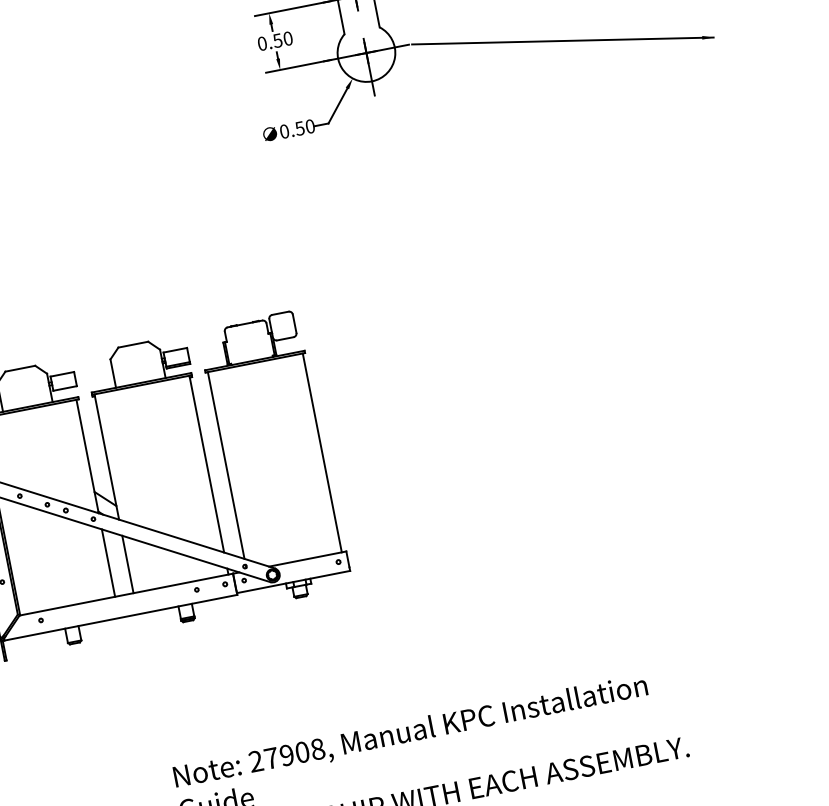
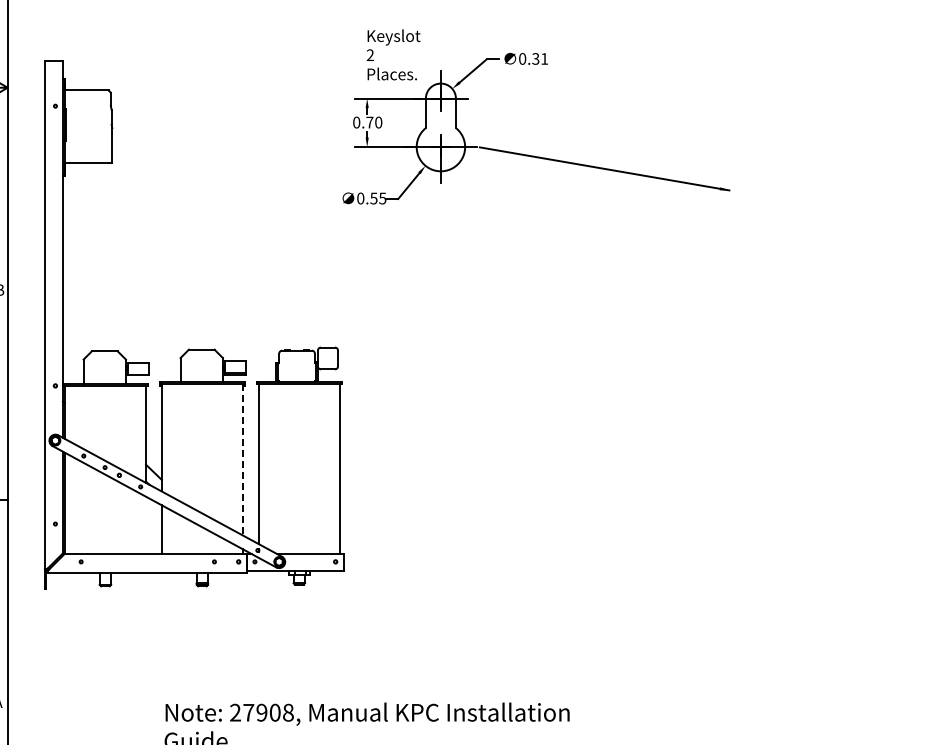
text: (277, 40) -> (369, 122), 0.50 -> 0.70
text: (309, 126) -> (382, 198), 0.50 -> 0.55
line: (206, 463) -> (242, 459), solid -> dashed
line: (109, 562) -> (146, 525), removed

